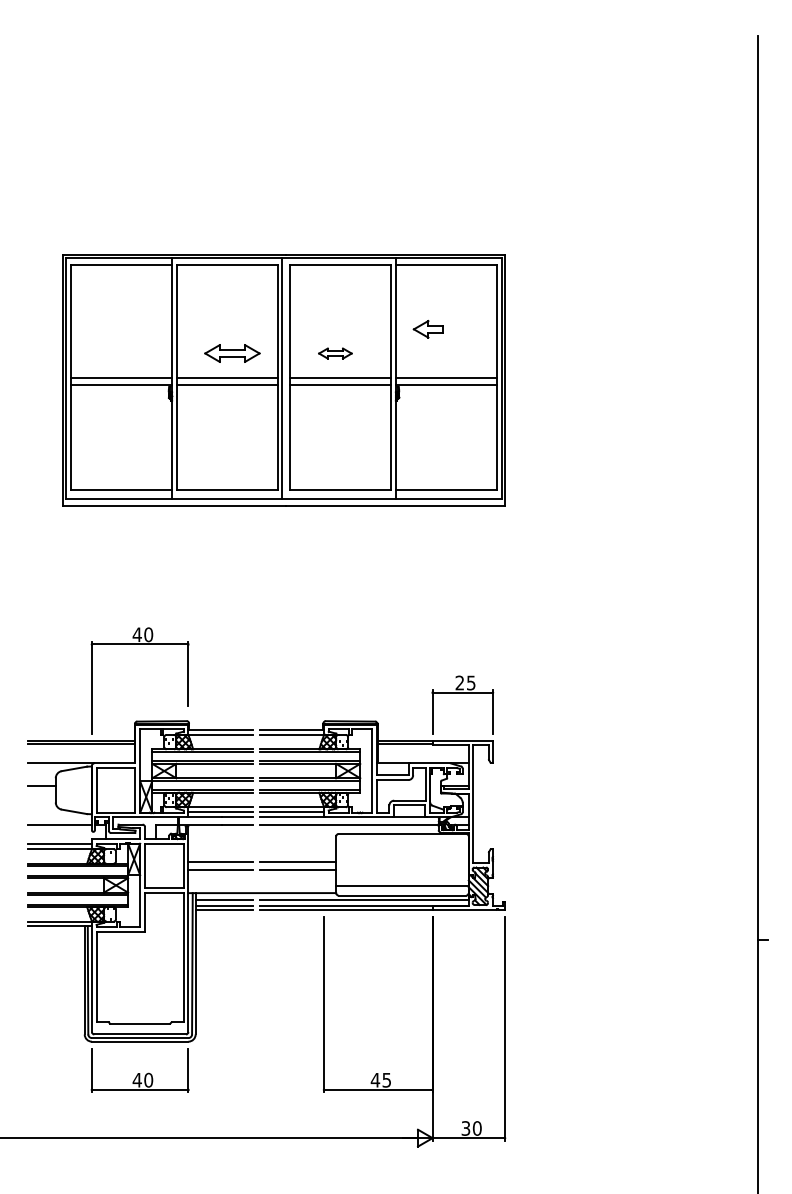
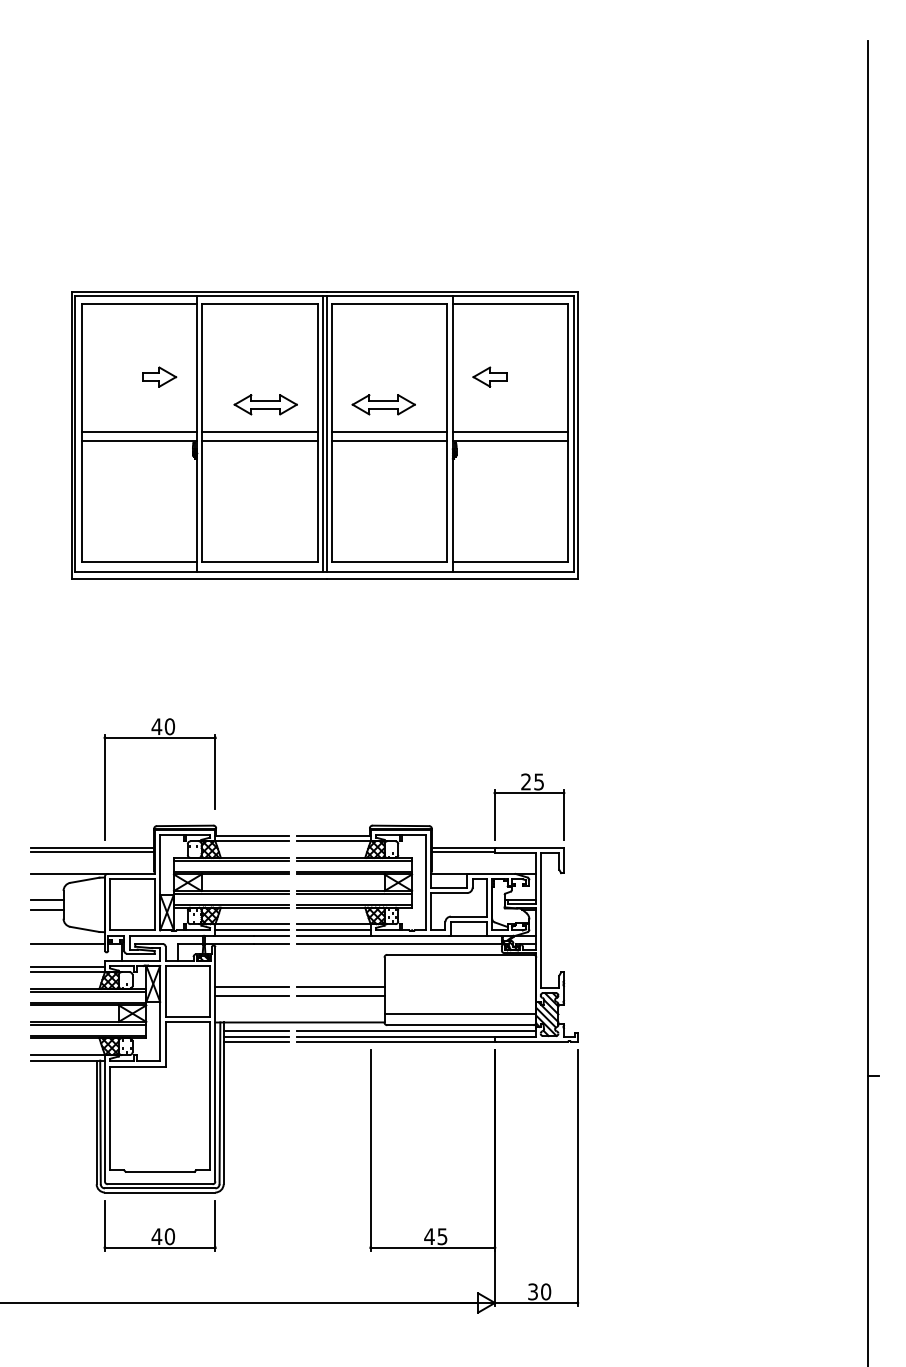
part: (139, 328) -> (159, 376), added
part: (335, 353) -> (383, 404), size x1.67
line: (285, 378) -> (326, 433), added
line: (41, 794) -> (47, 909), added

